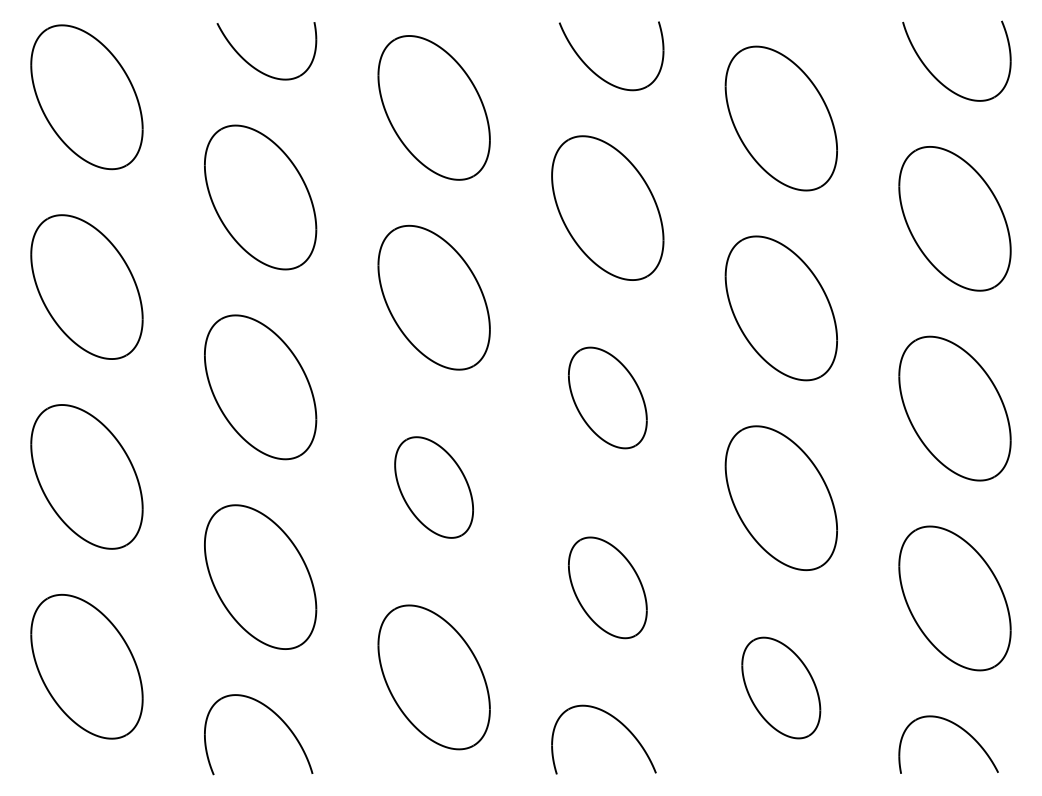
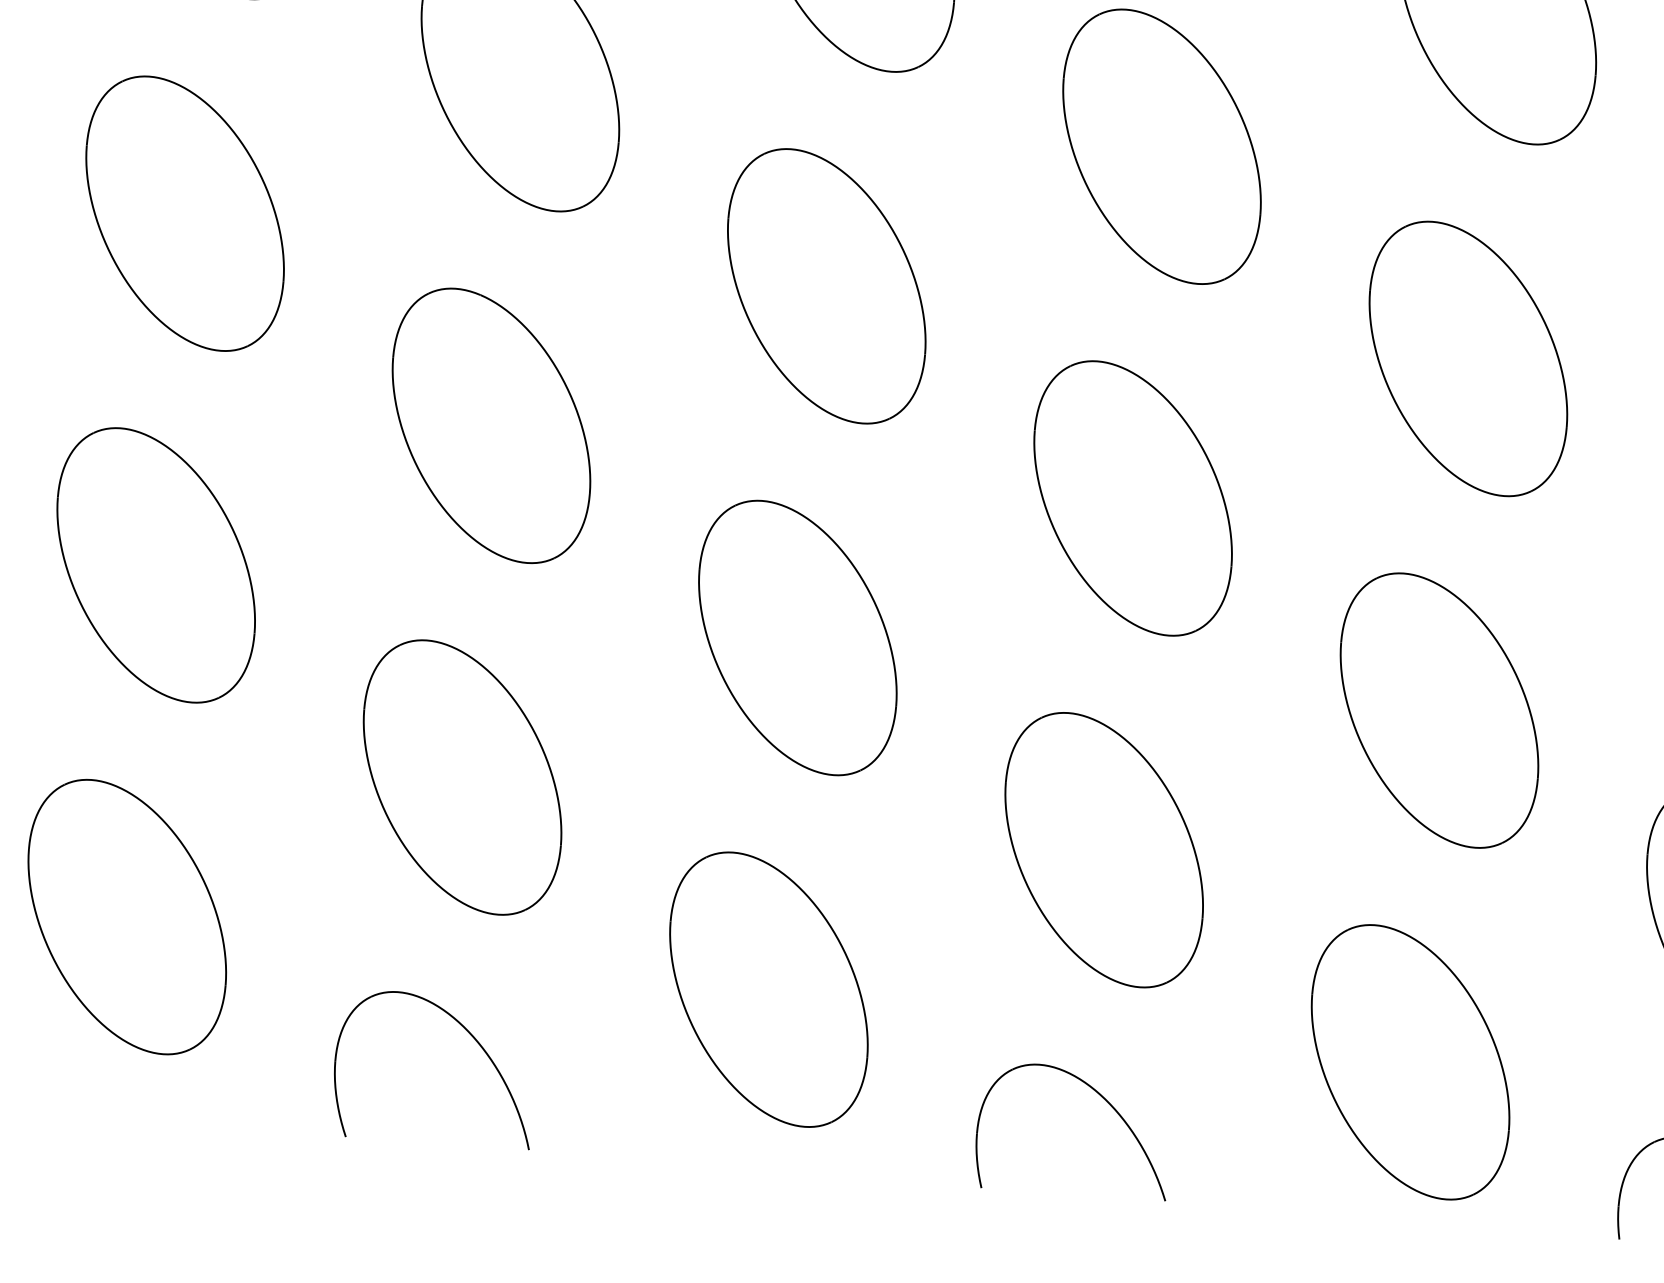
part: (607, 397) -> (1132, 497), size x1.43
part: (433, 487) -> (796, 637), size x1.43
part: (607, 587) -> (1103, 849), size x1.43
part: (780, 687) -> (1408, 1061), size x1.43

